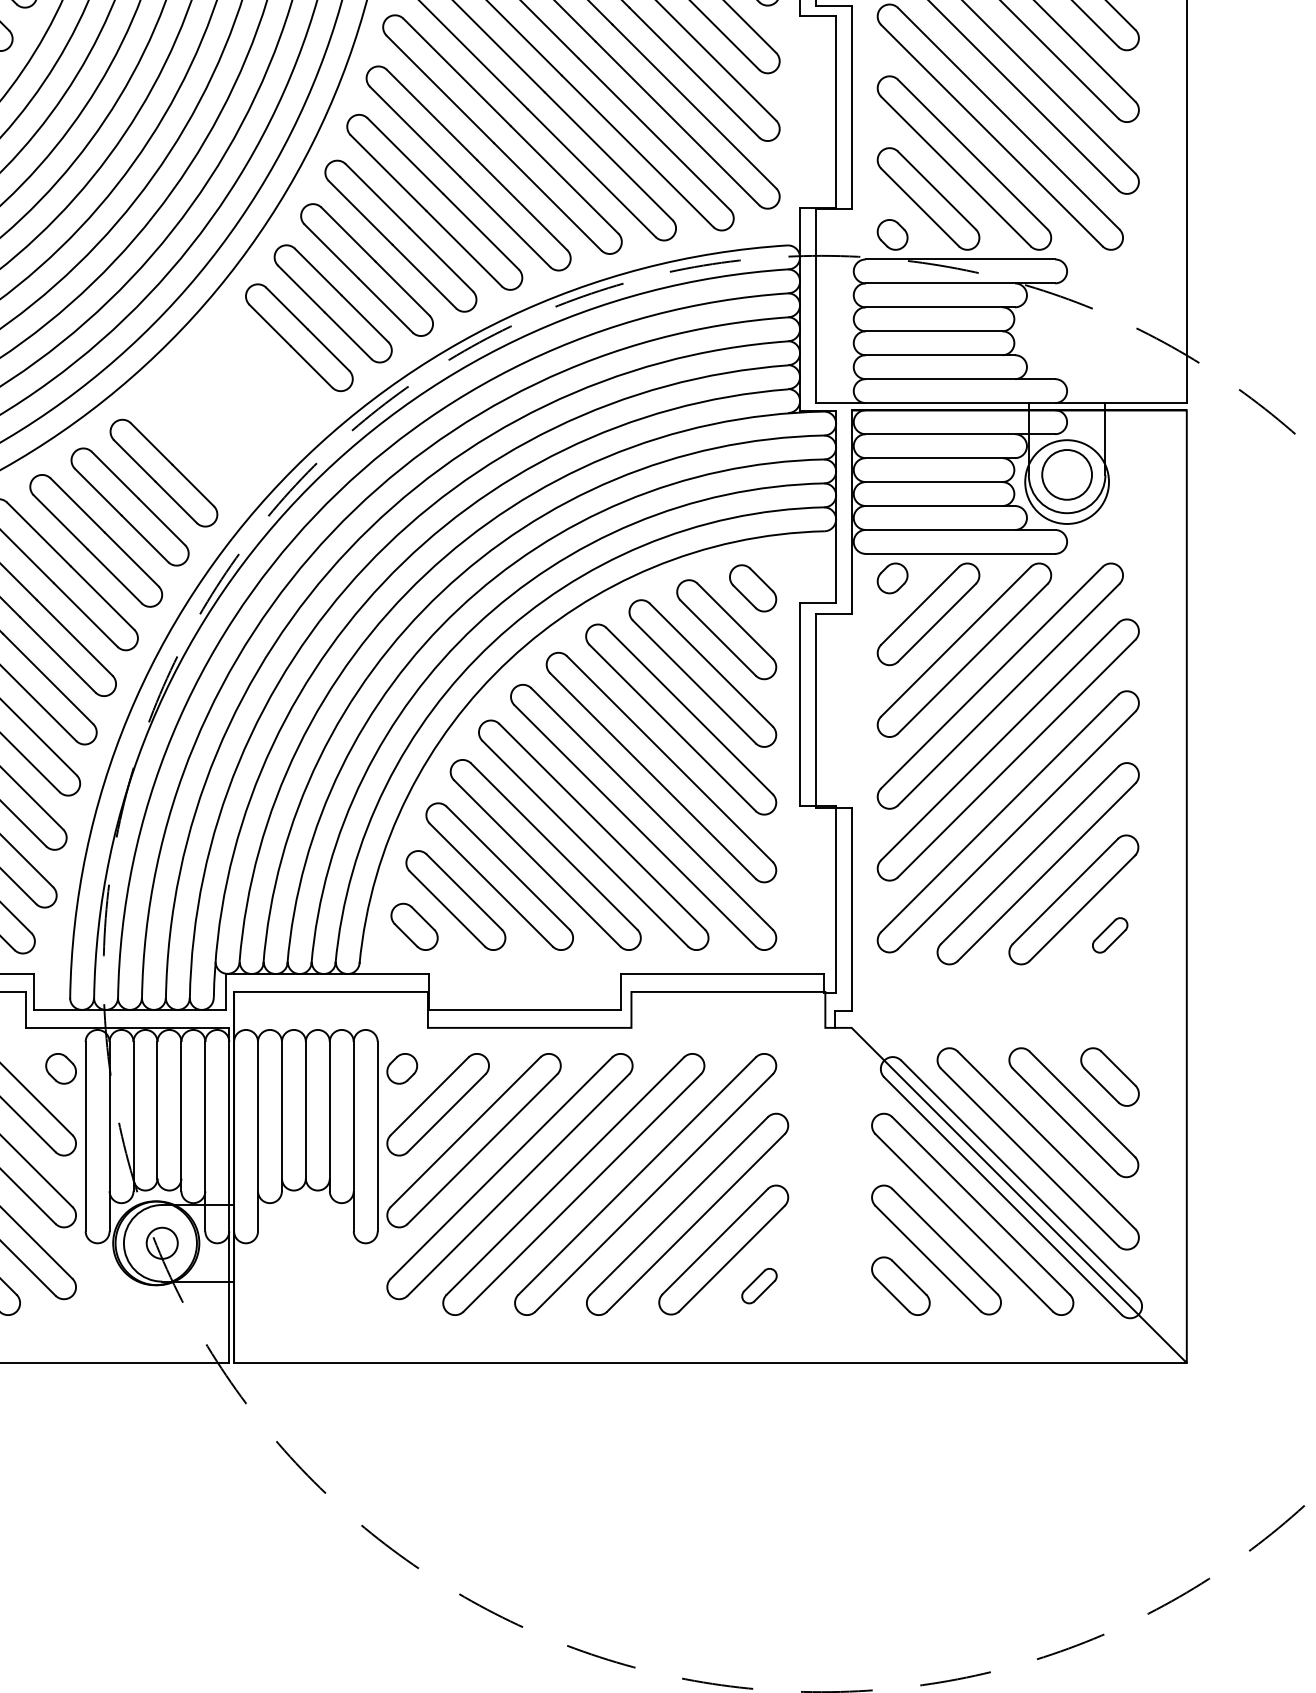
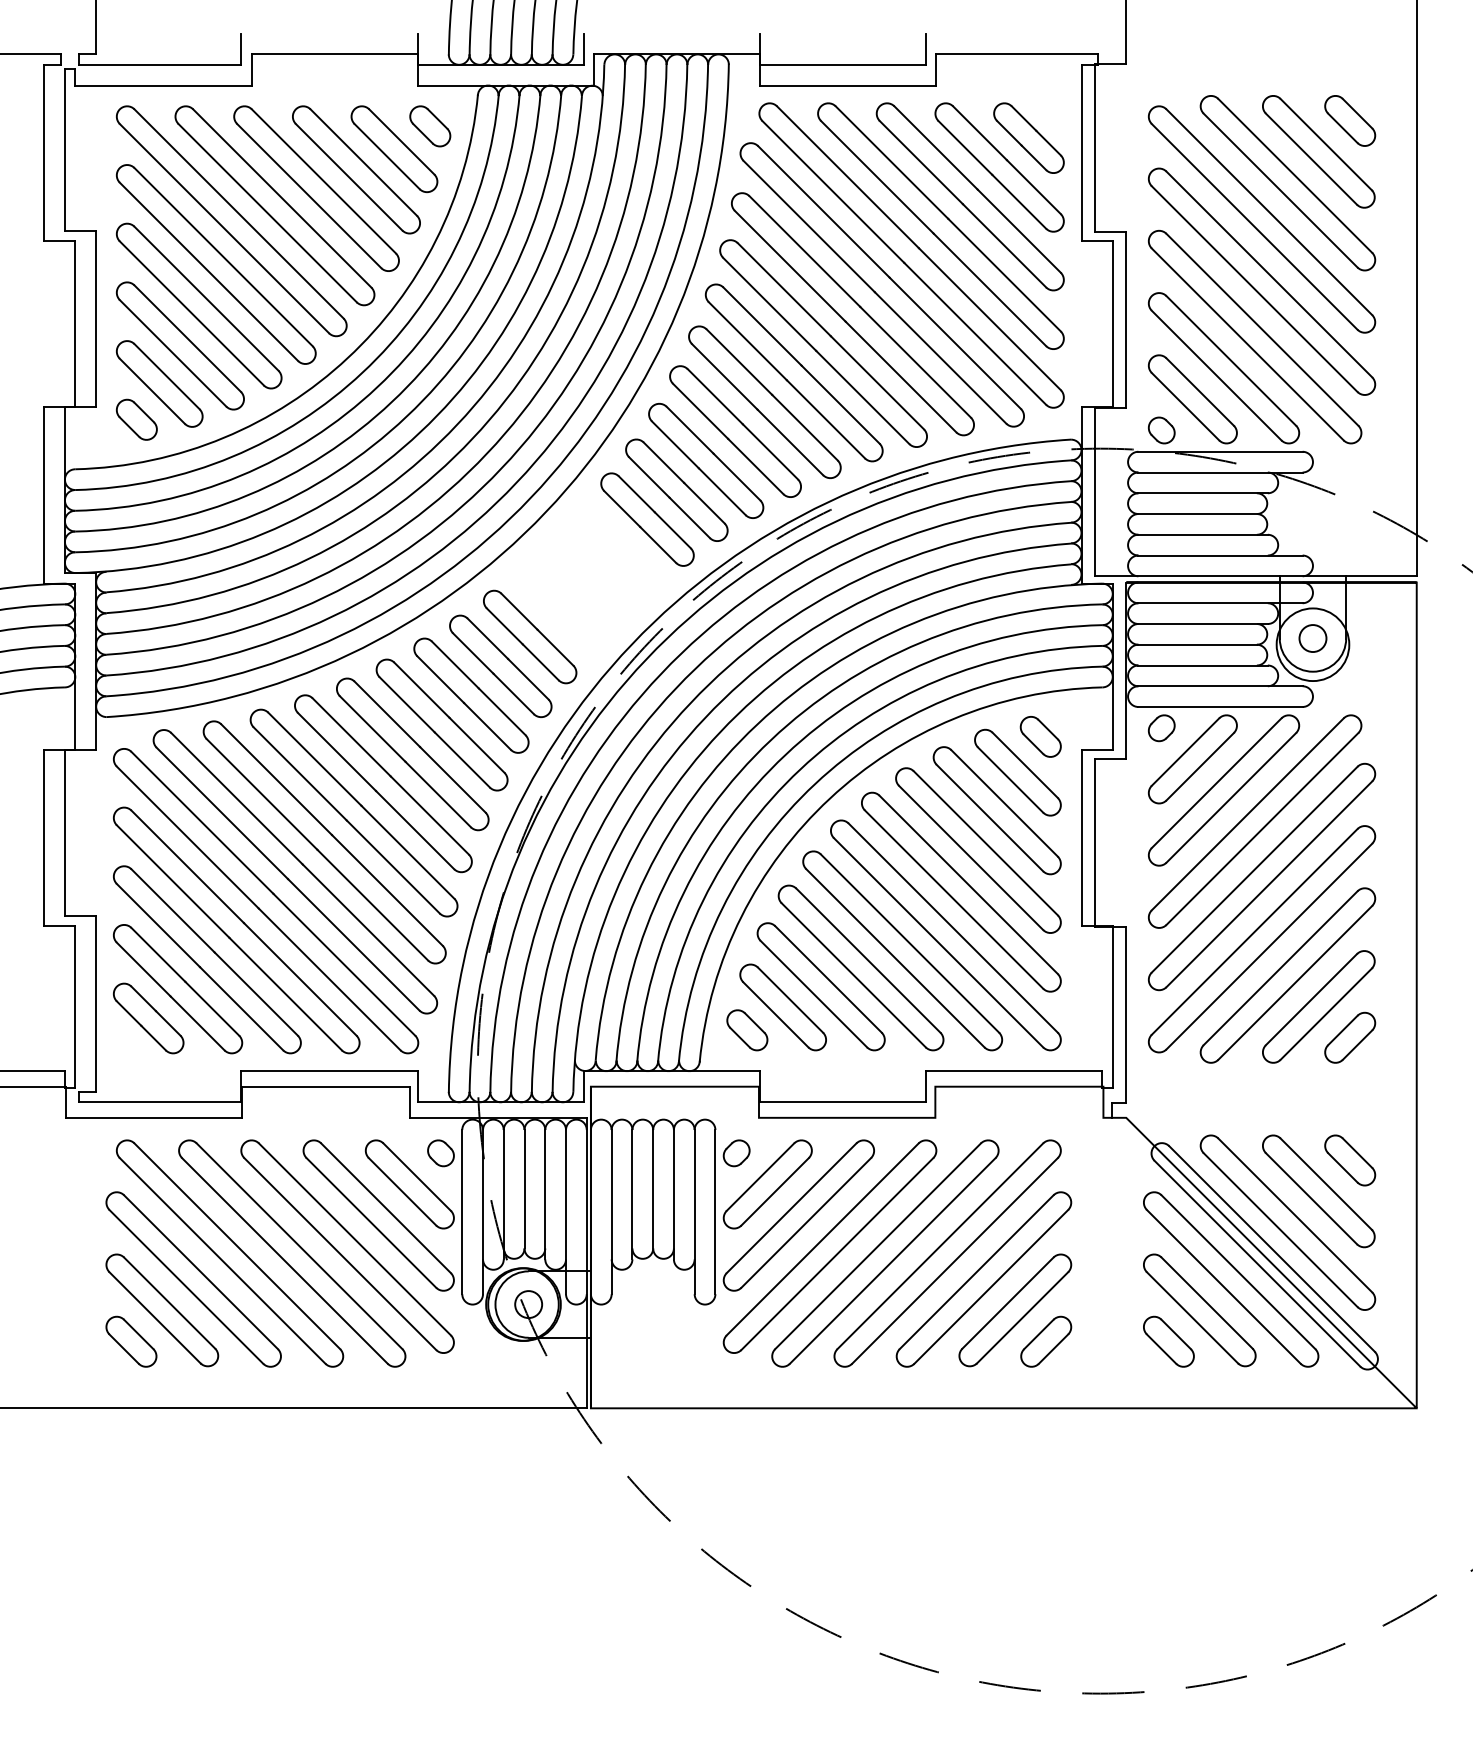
circle: (1066, 474) -> (1312, 638), size x0.62
part: (1110, 935) -> (1350, 1037), size x1.67
part: (759, 1285) -> (1046, 1341), size x1.67

